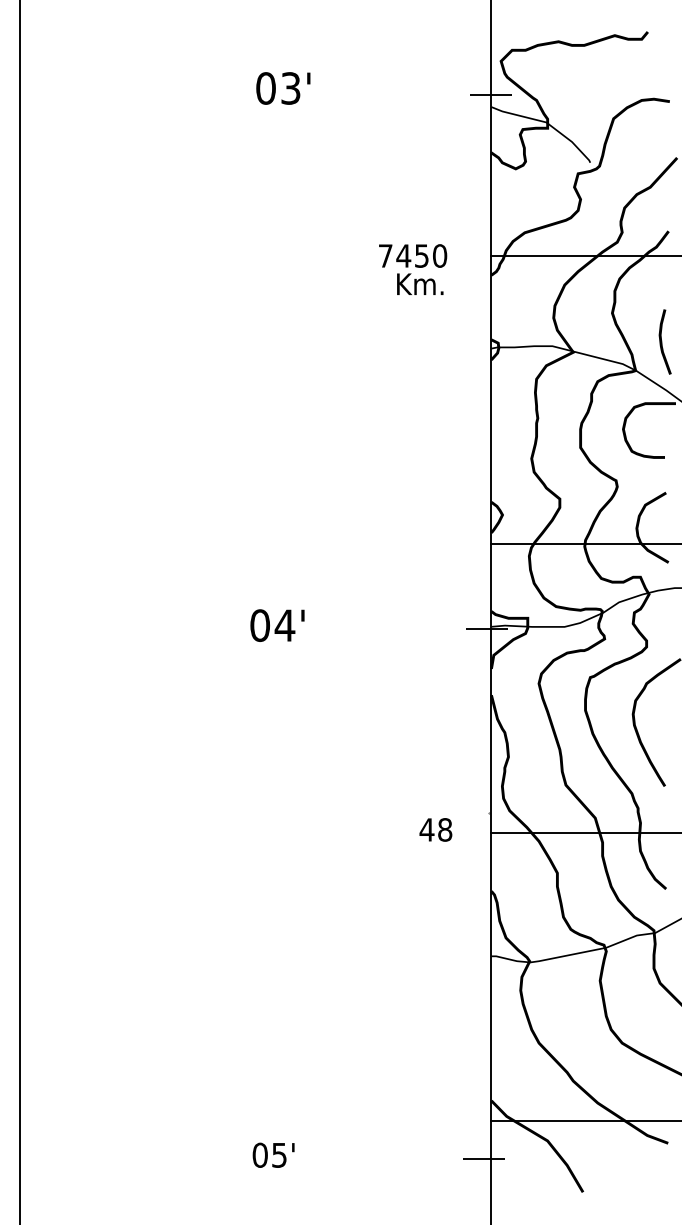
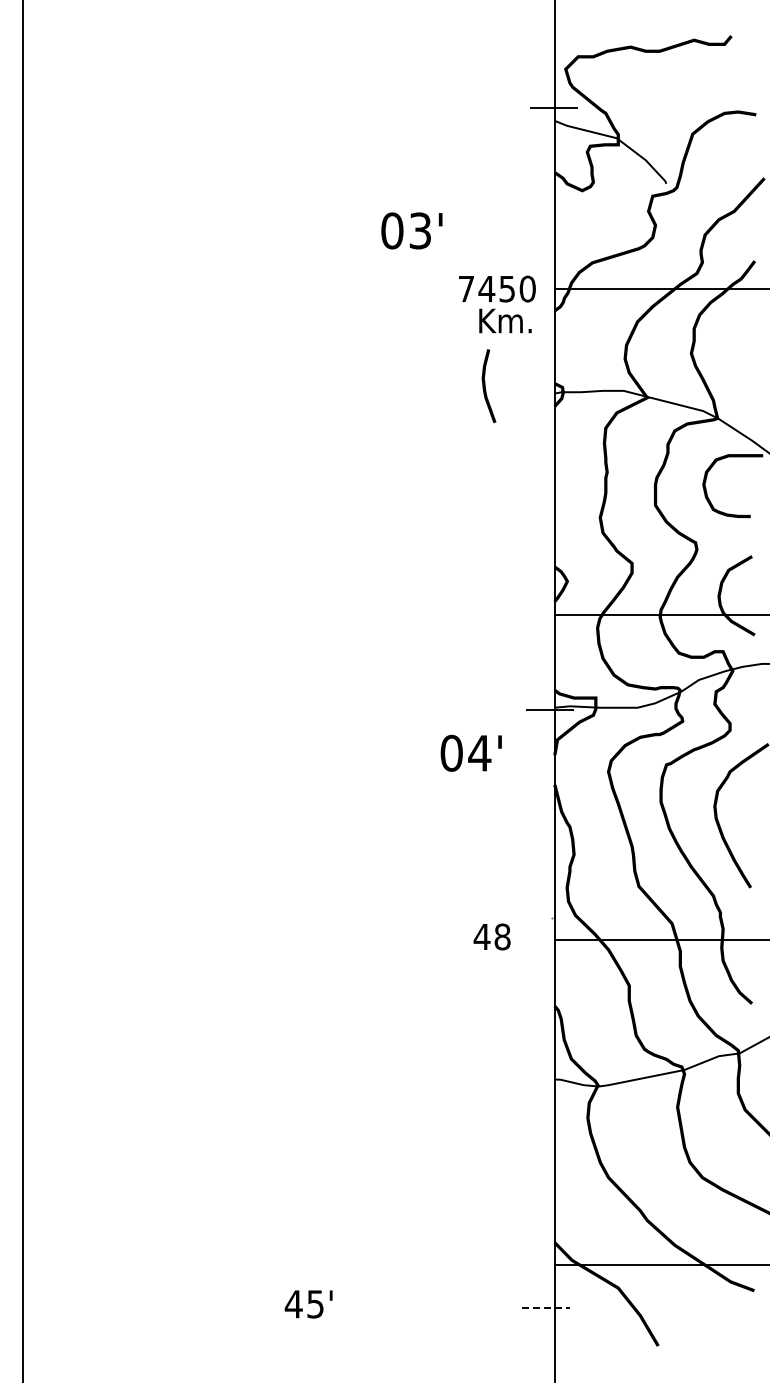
text: (282, 88) -> (411, 230), moved
text: (413, 269) -> (497, 304), moved
curve: (662, 342) -> (485, 386), moved
text: (276, 624) -> (470, 752), moved
text: (259, 1155) -> (293, 1304), 05' -> 45'
line: (484, 1159) -> (546, 1308), solid -> dashed

